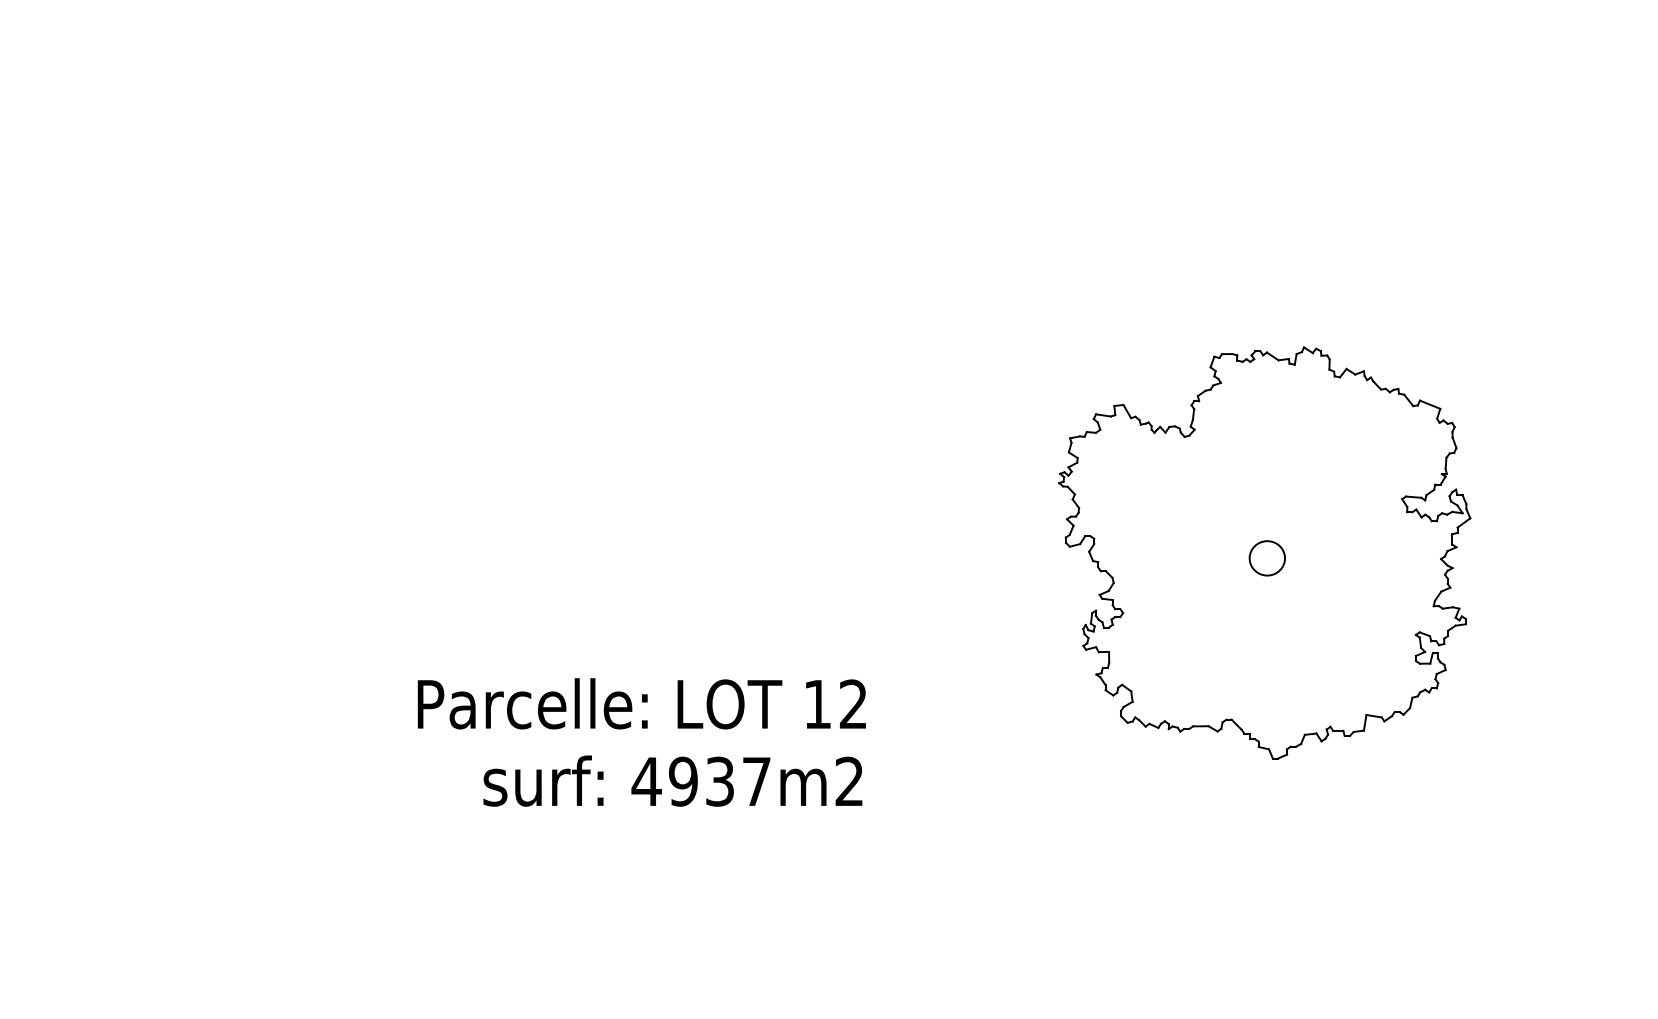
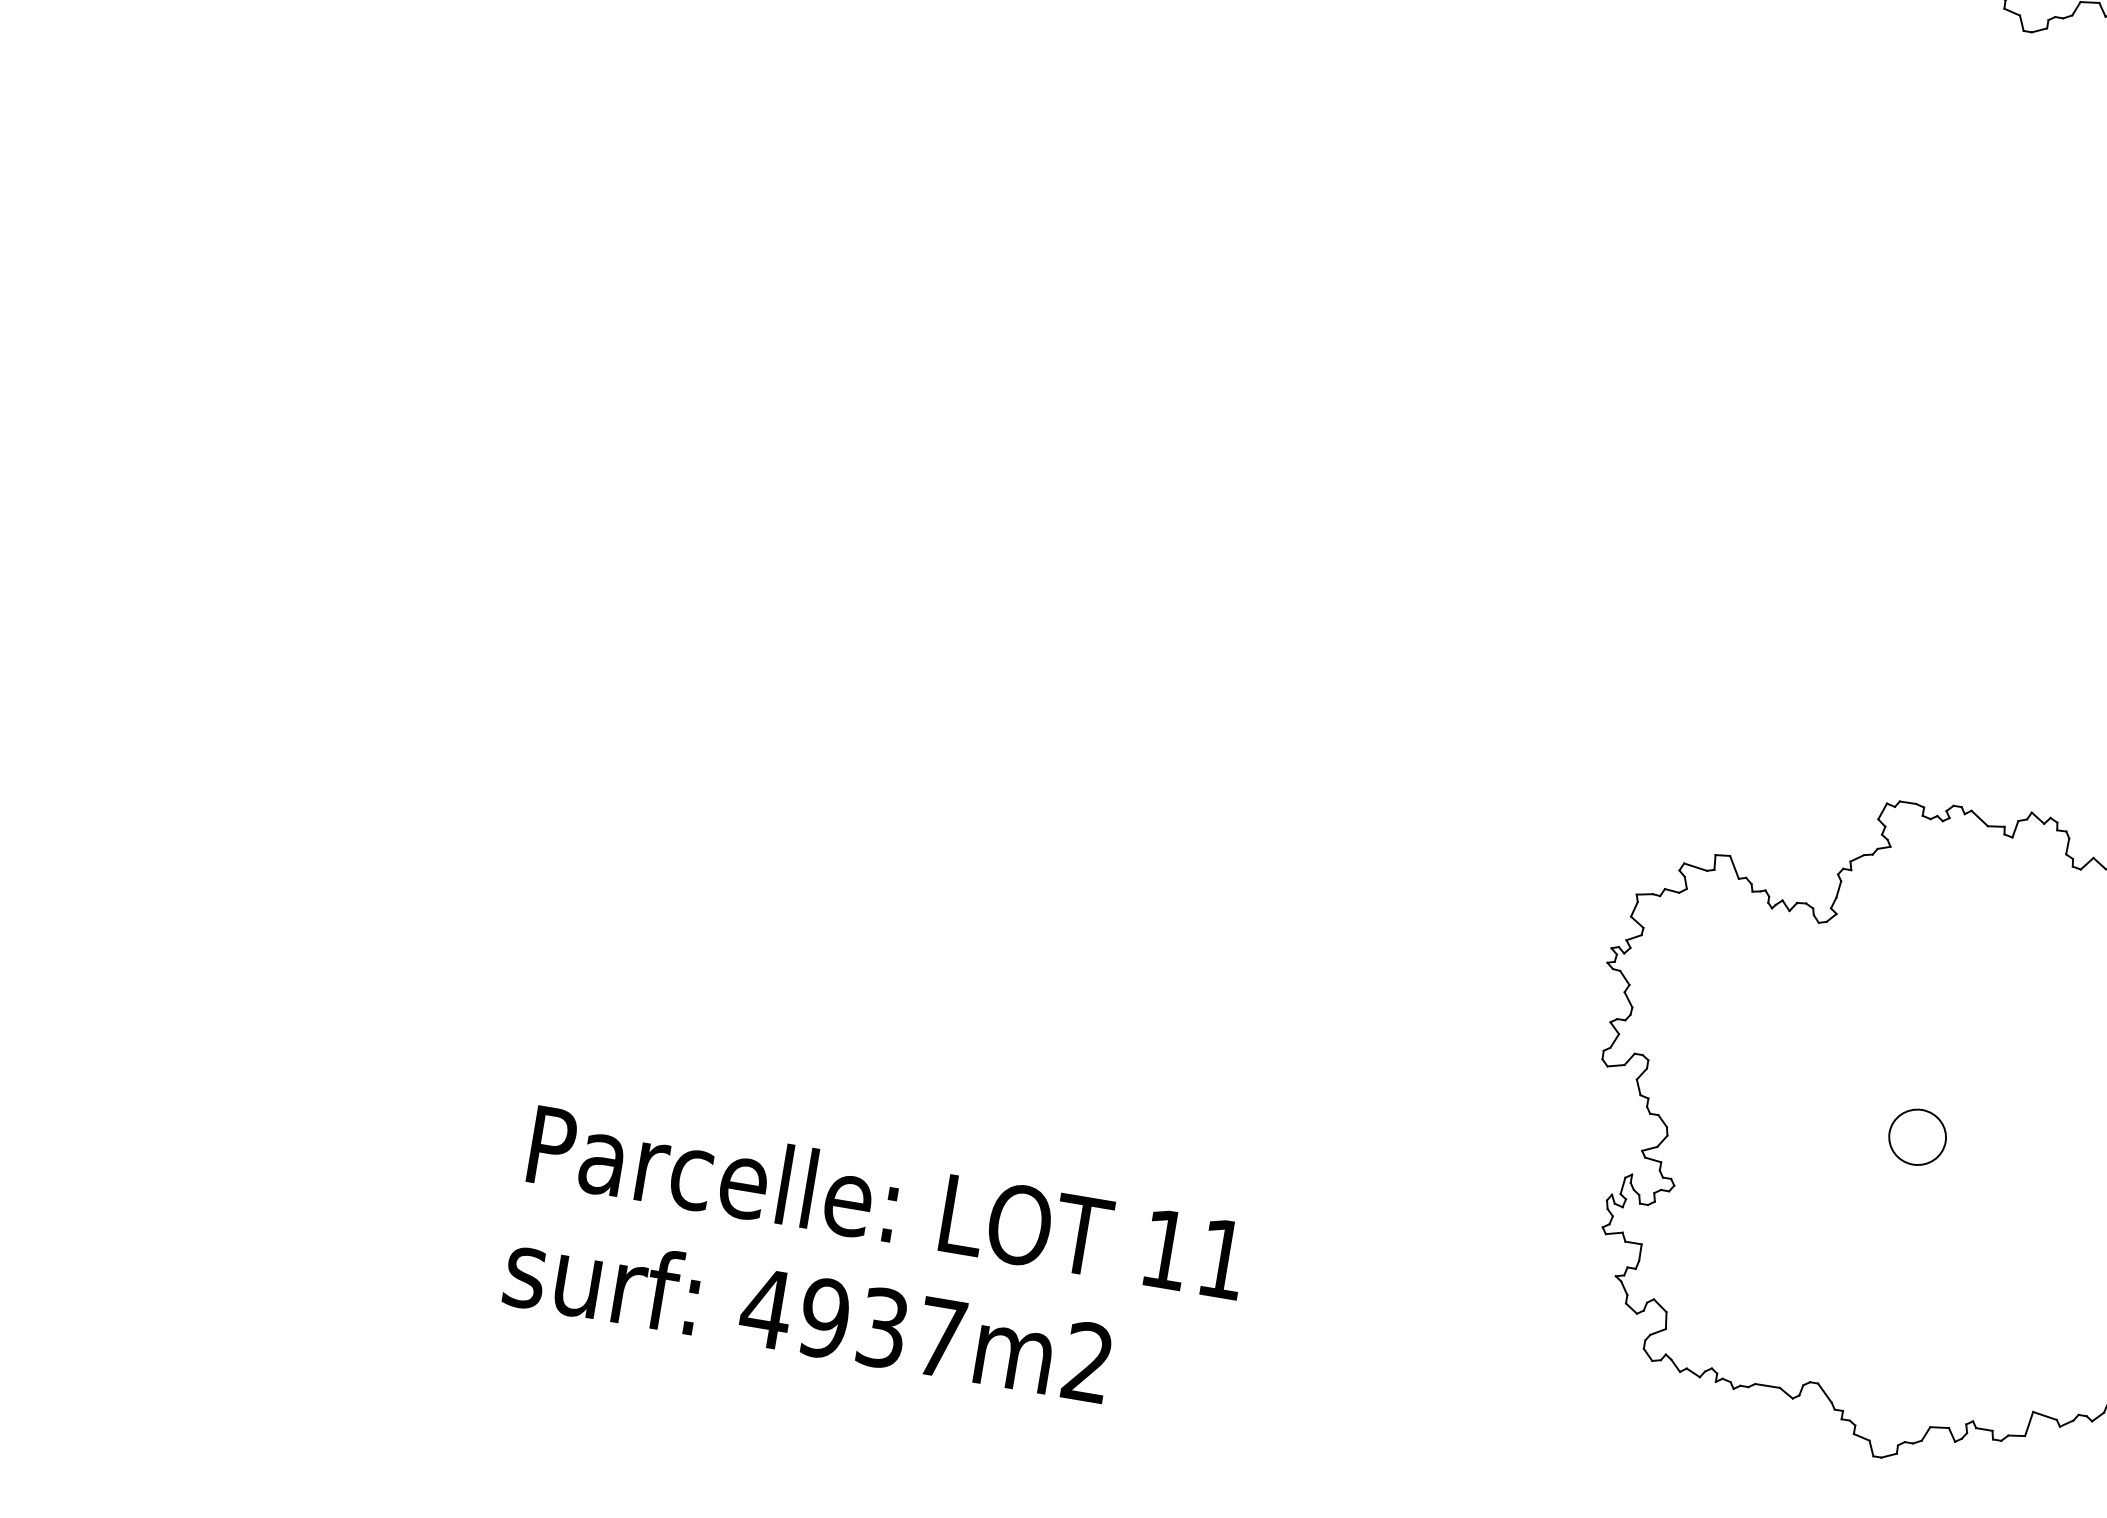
text: (852, 703) -> (1221, 1257), 12 -> 11
text: (672, 780) -> (807, 1313), moved

